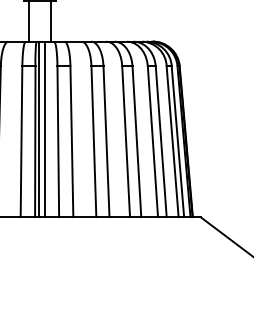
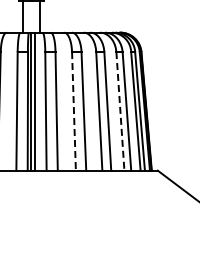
line: (93, 141) -> (73, 111), solid -> dashed
line: (153, 141) -> (120, 111), solid -> dashed

